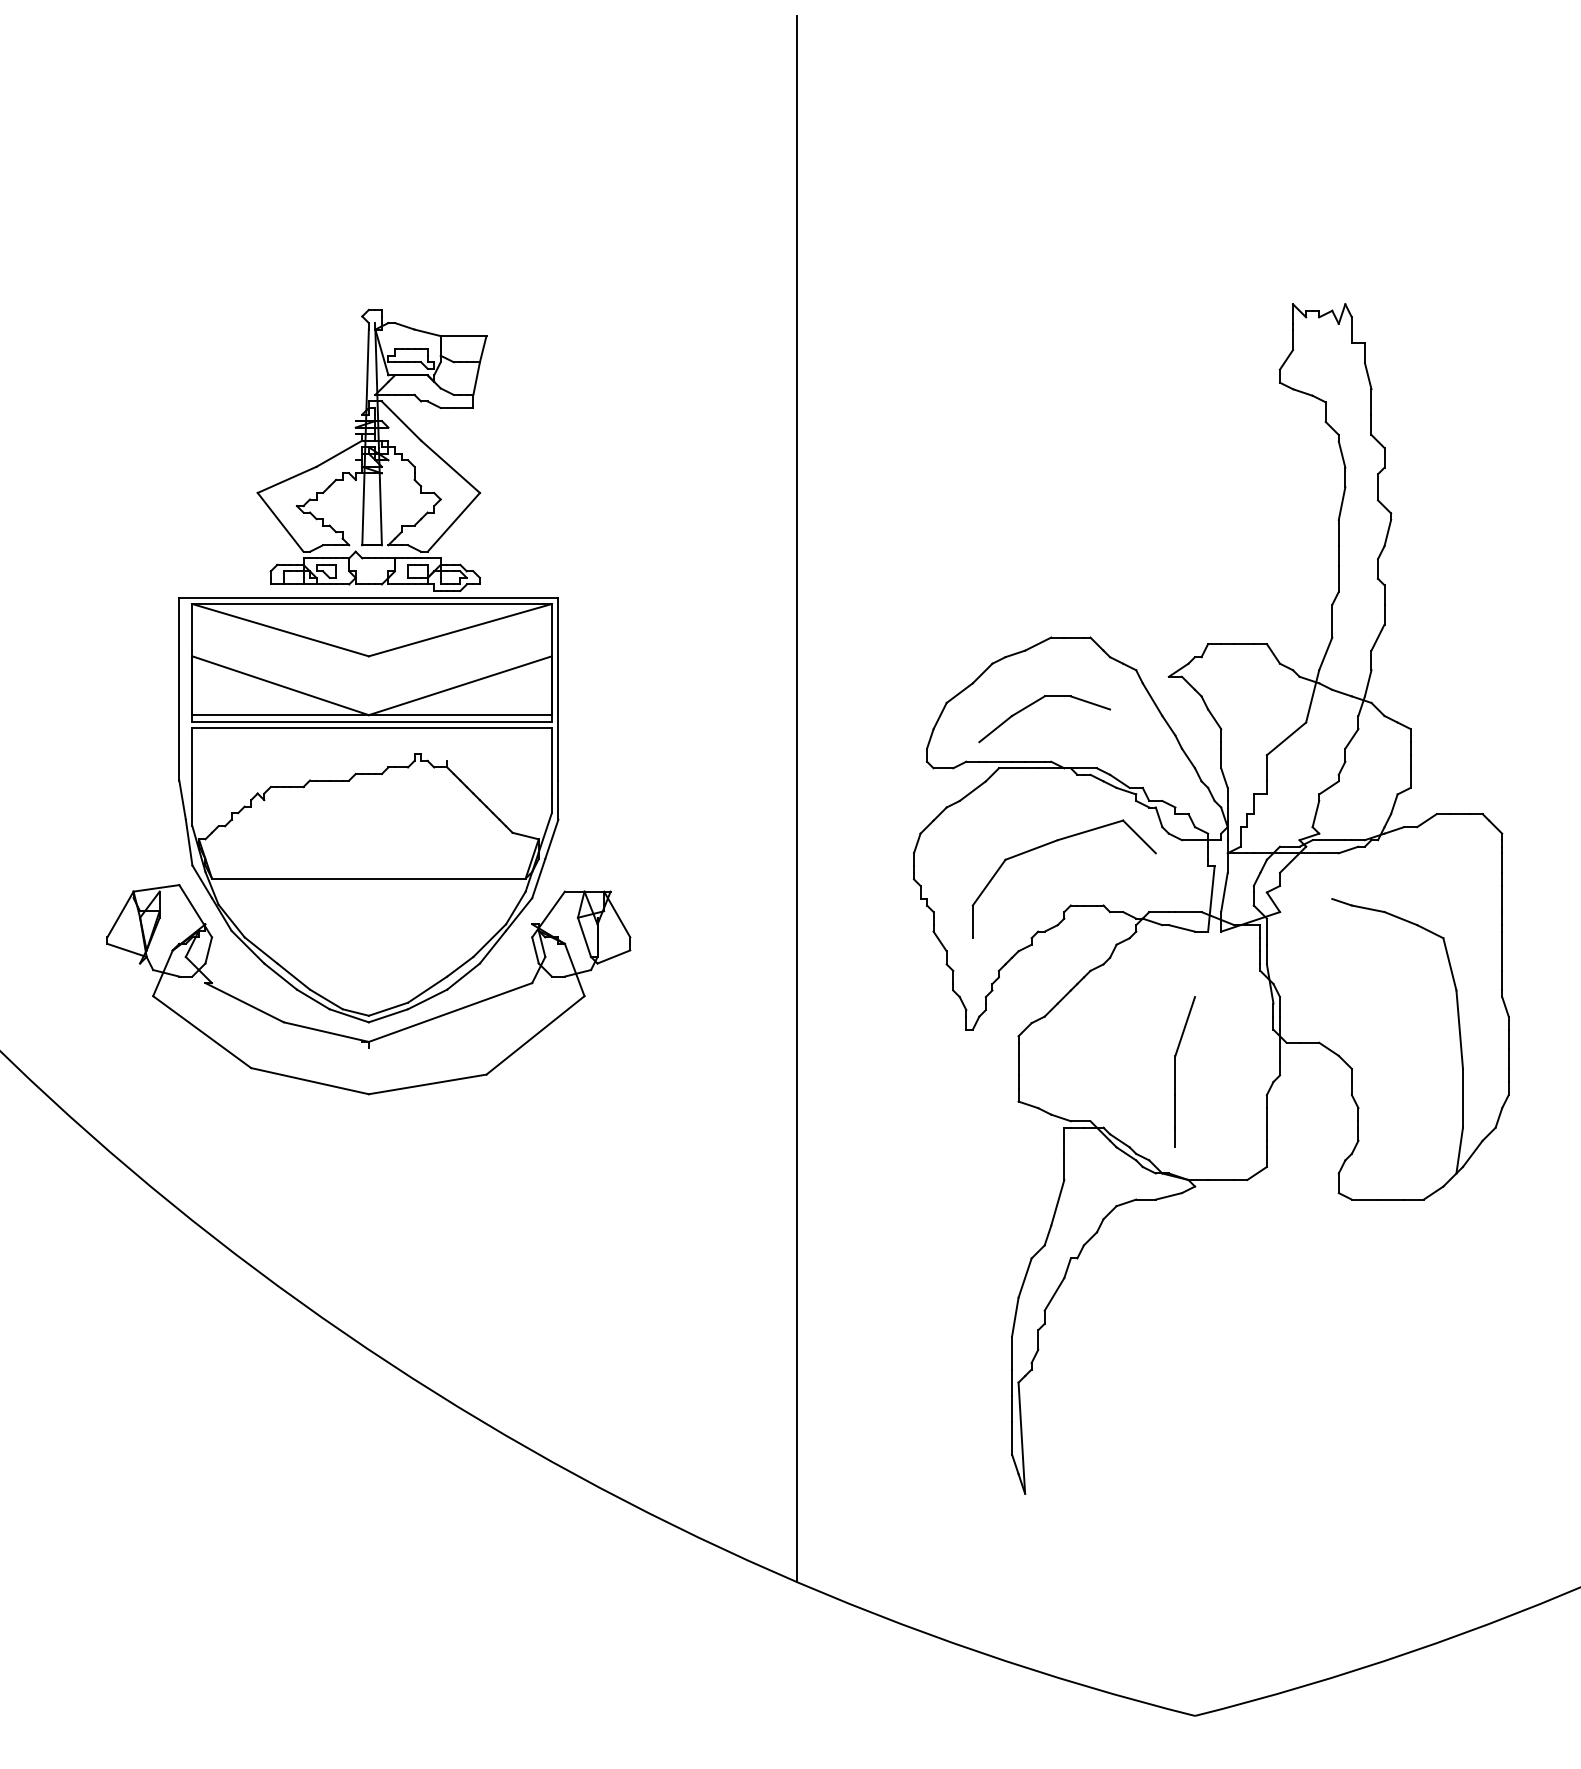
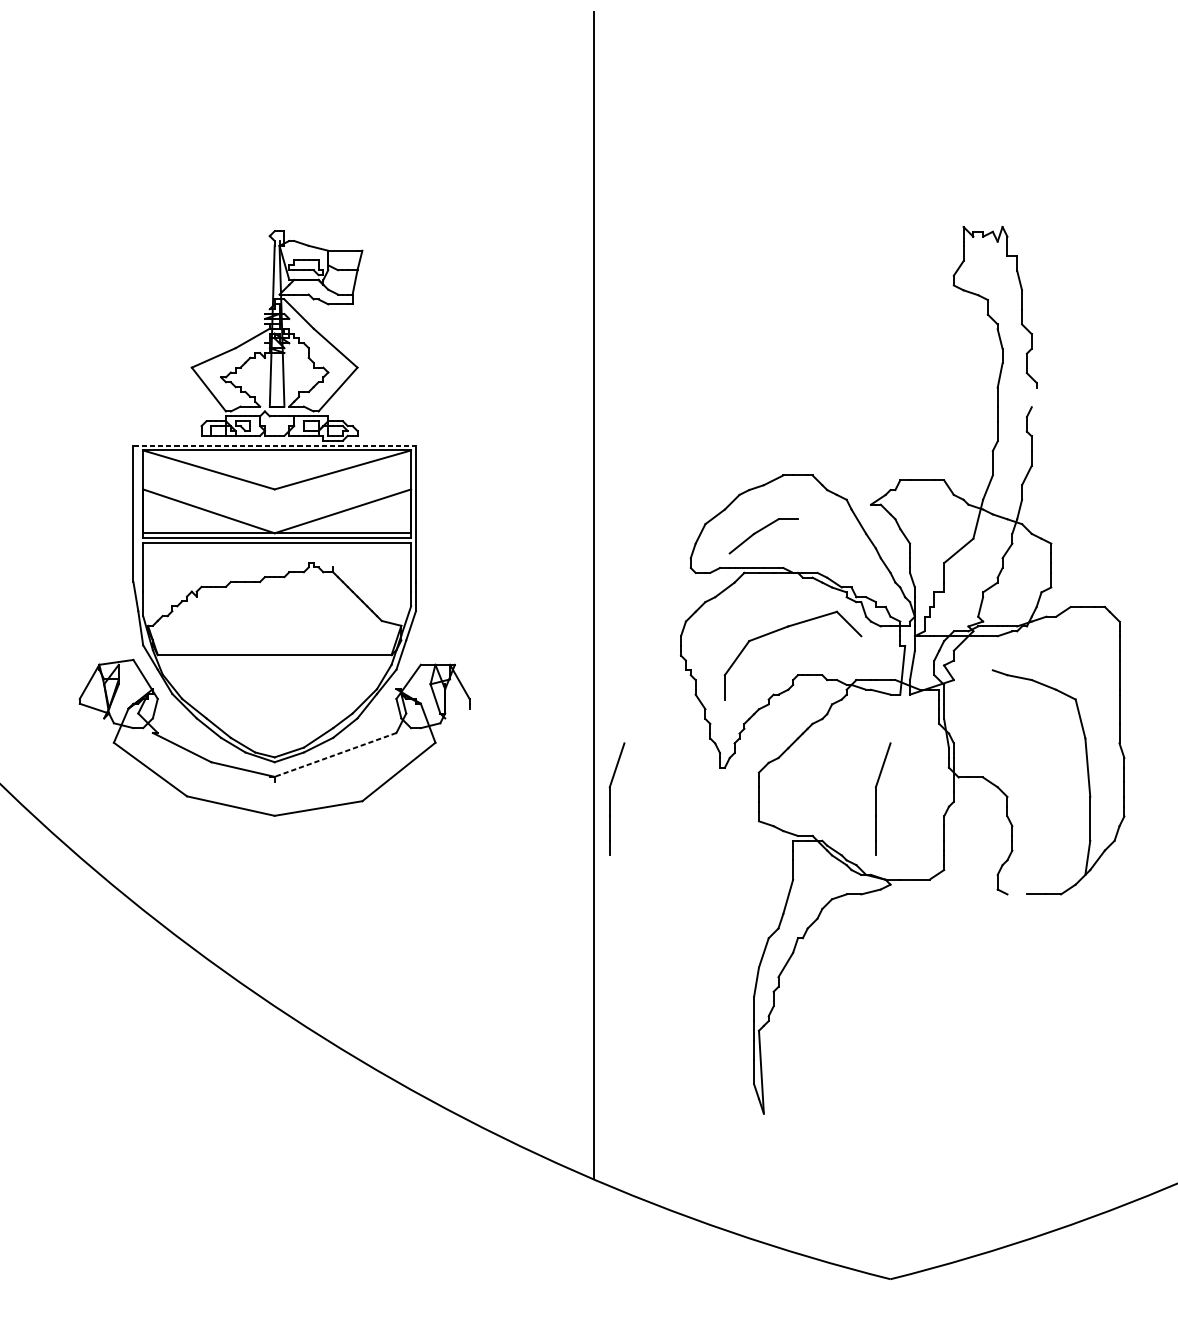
line: (1387, 532) -> (1034, 397), removed
line: (368, 597) -> (274, 445), solid -> dashed
line: (1090, 702) -> (812, 523), removed
line: (613, 956) -> (457, 713), removed
line: (450, 1012) -> (335, 754), solid -> dashed
part: (818, 1071) -> (609, 798), added
line: (1364, 1199) -> (1016, 894), removed

